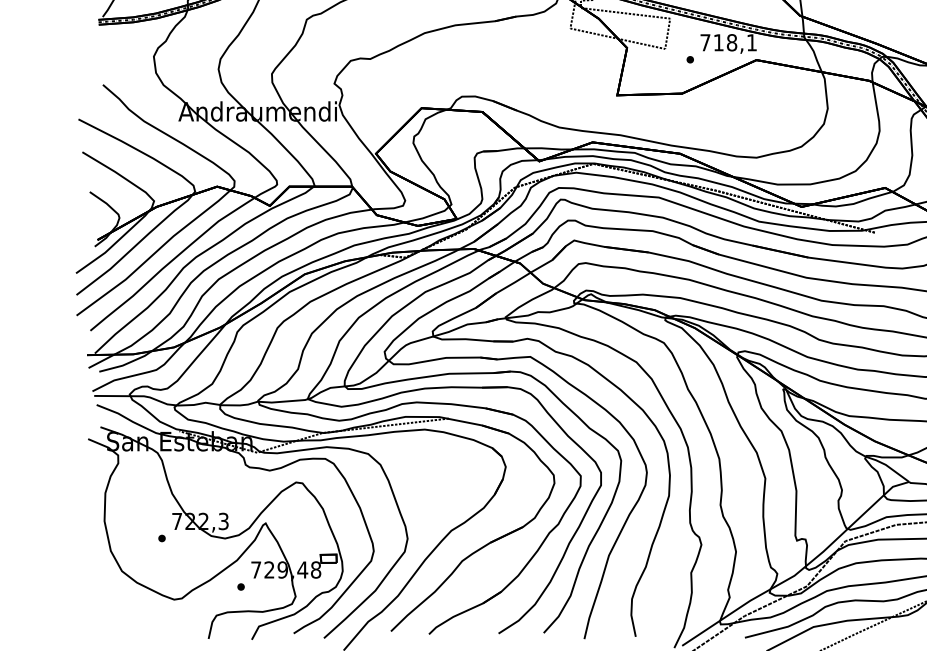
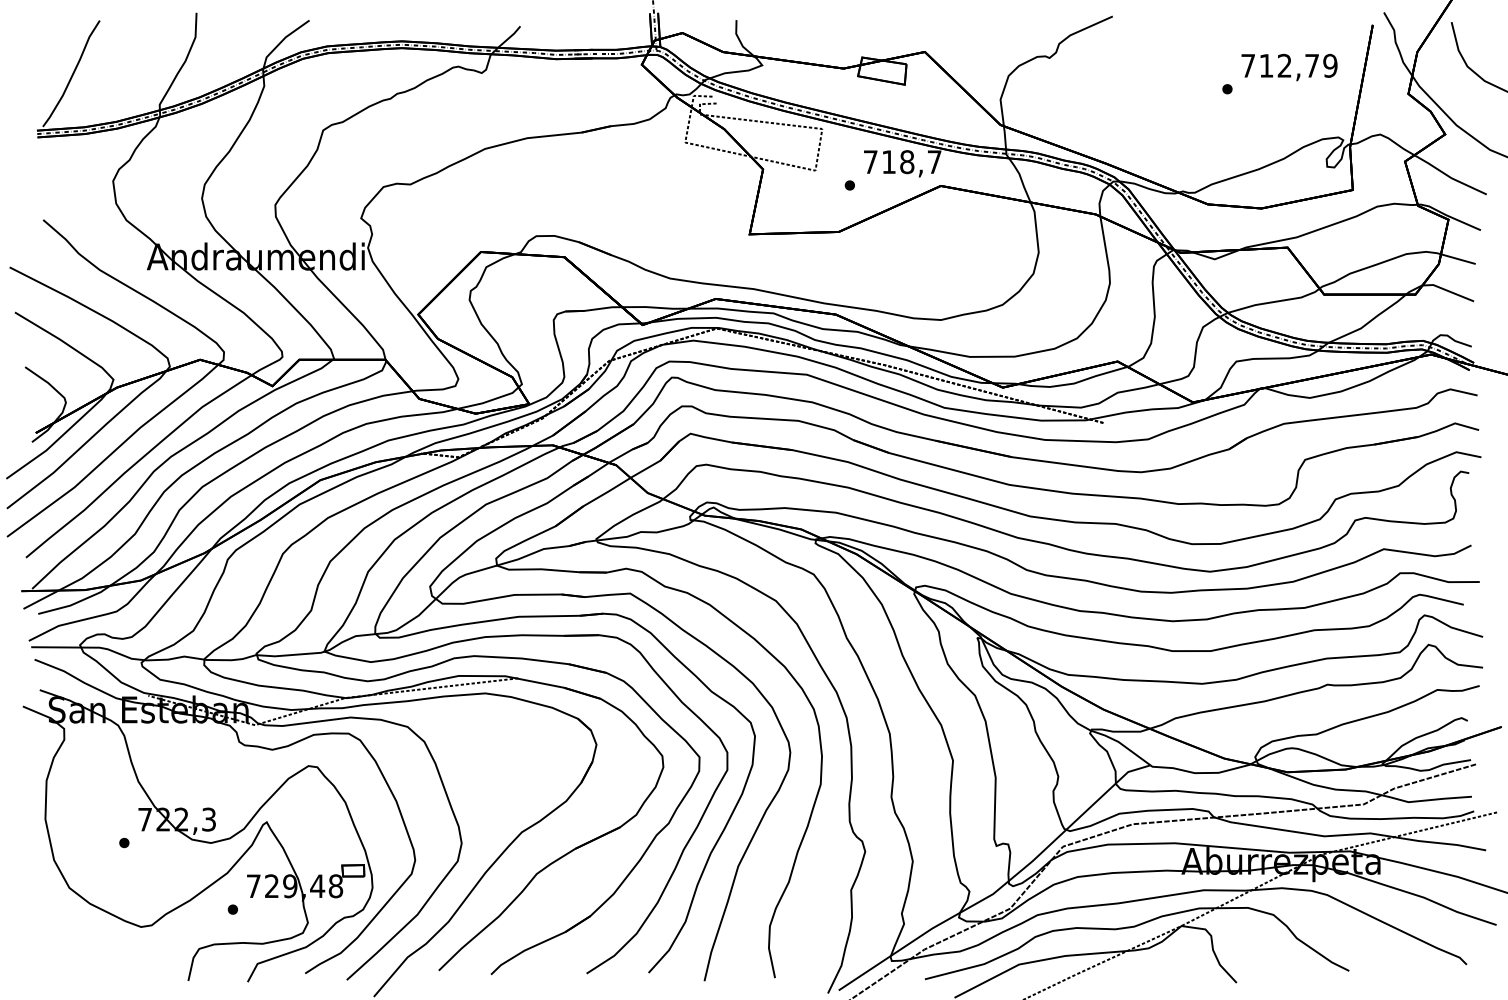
text: (751, 42) -> (934, 161), 718,1 -> 718,7

